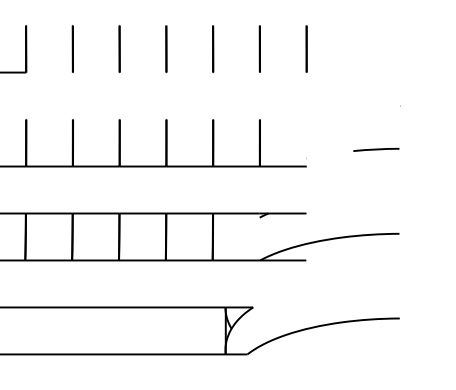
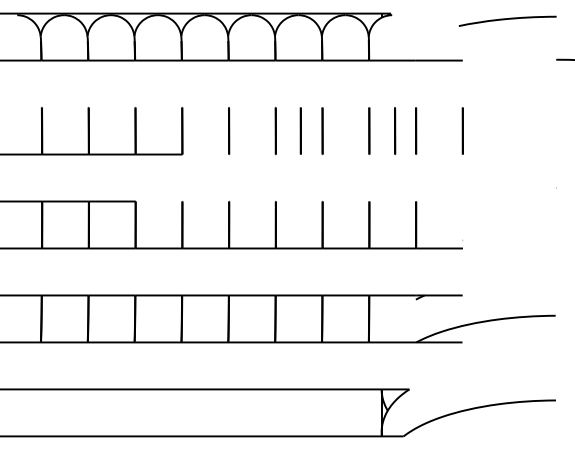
line: (144, 48) -> (300, 130), added
line: (239, 48) -> (395, 130), added
line: (376, 149) -> (532, 231), removed

